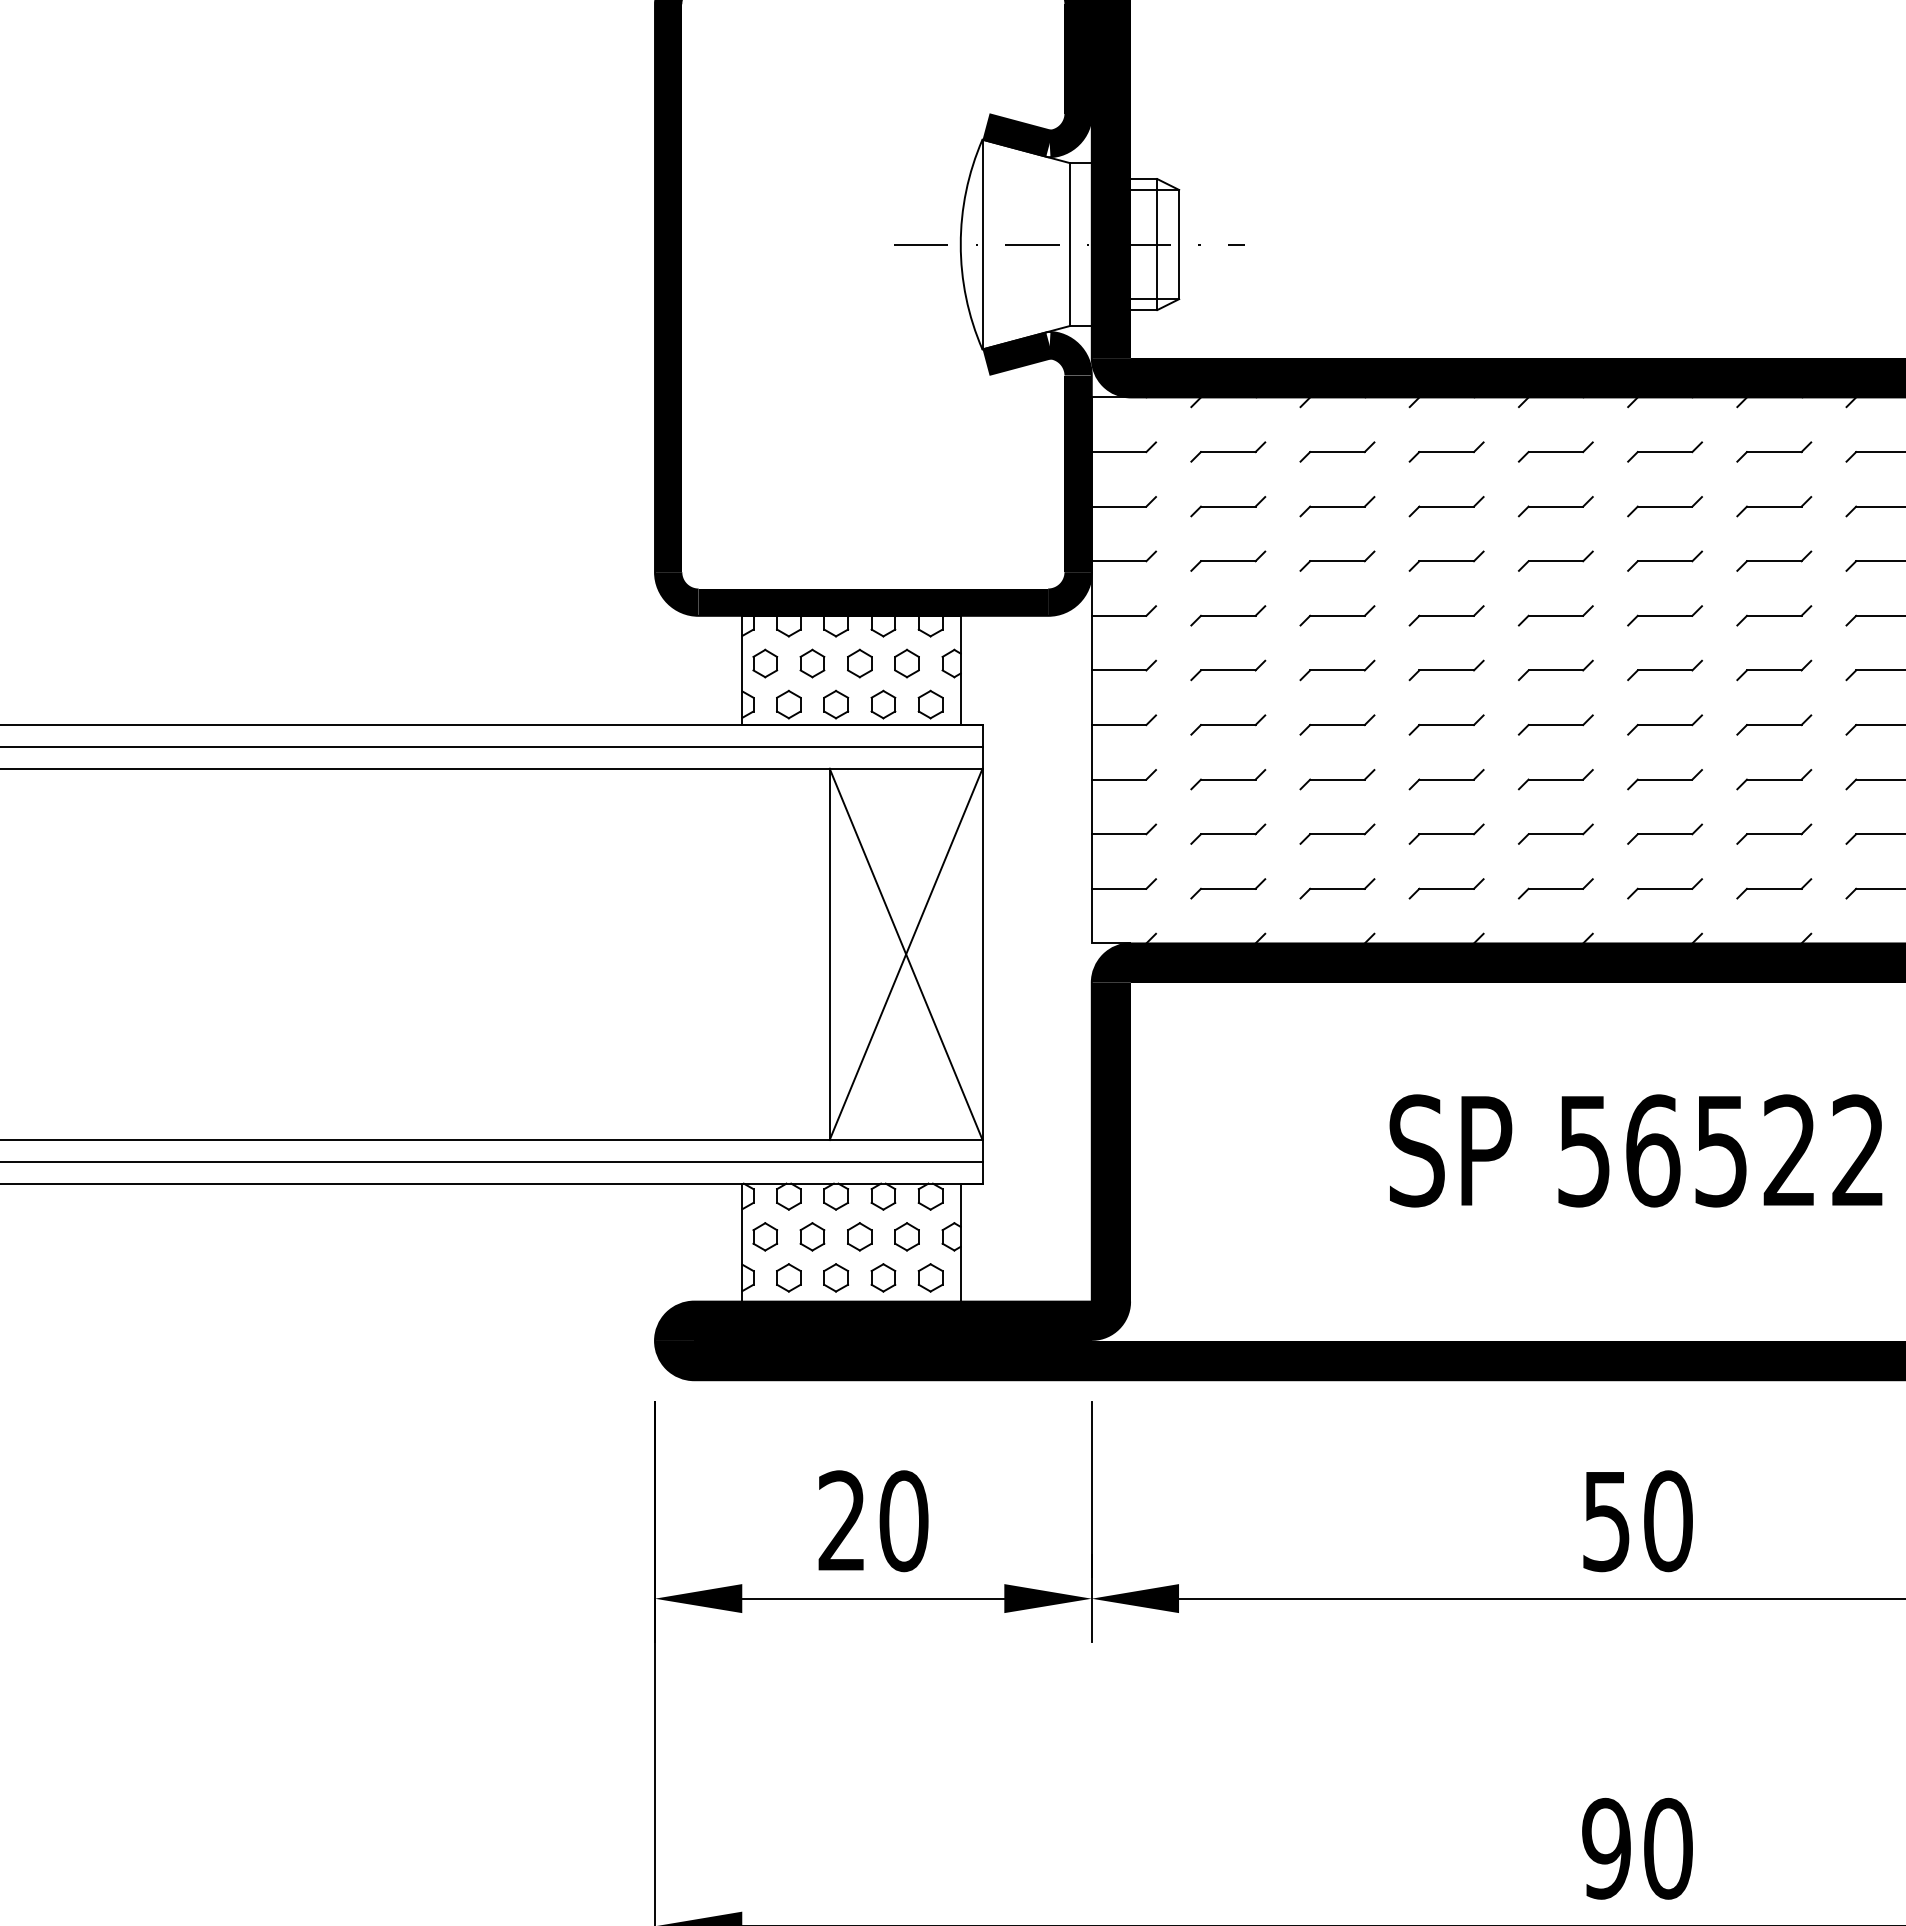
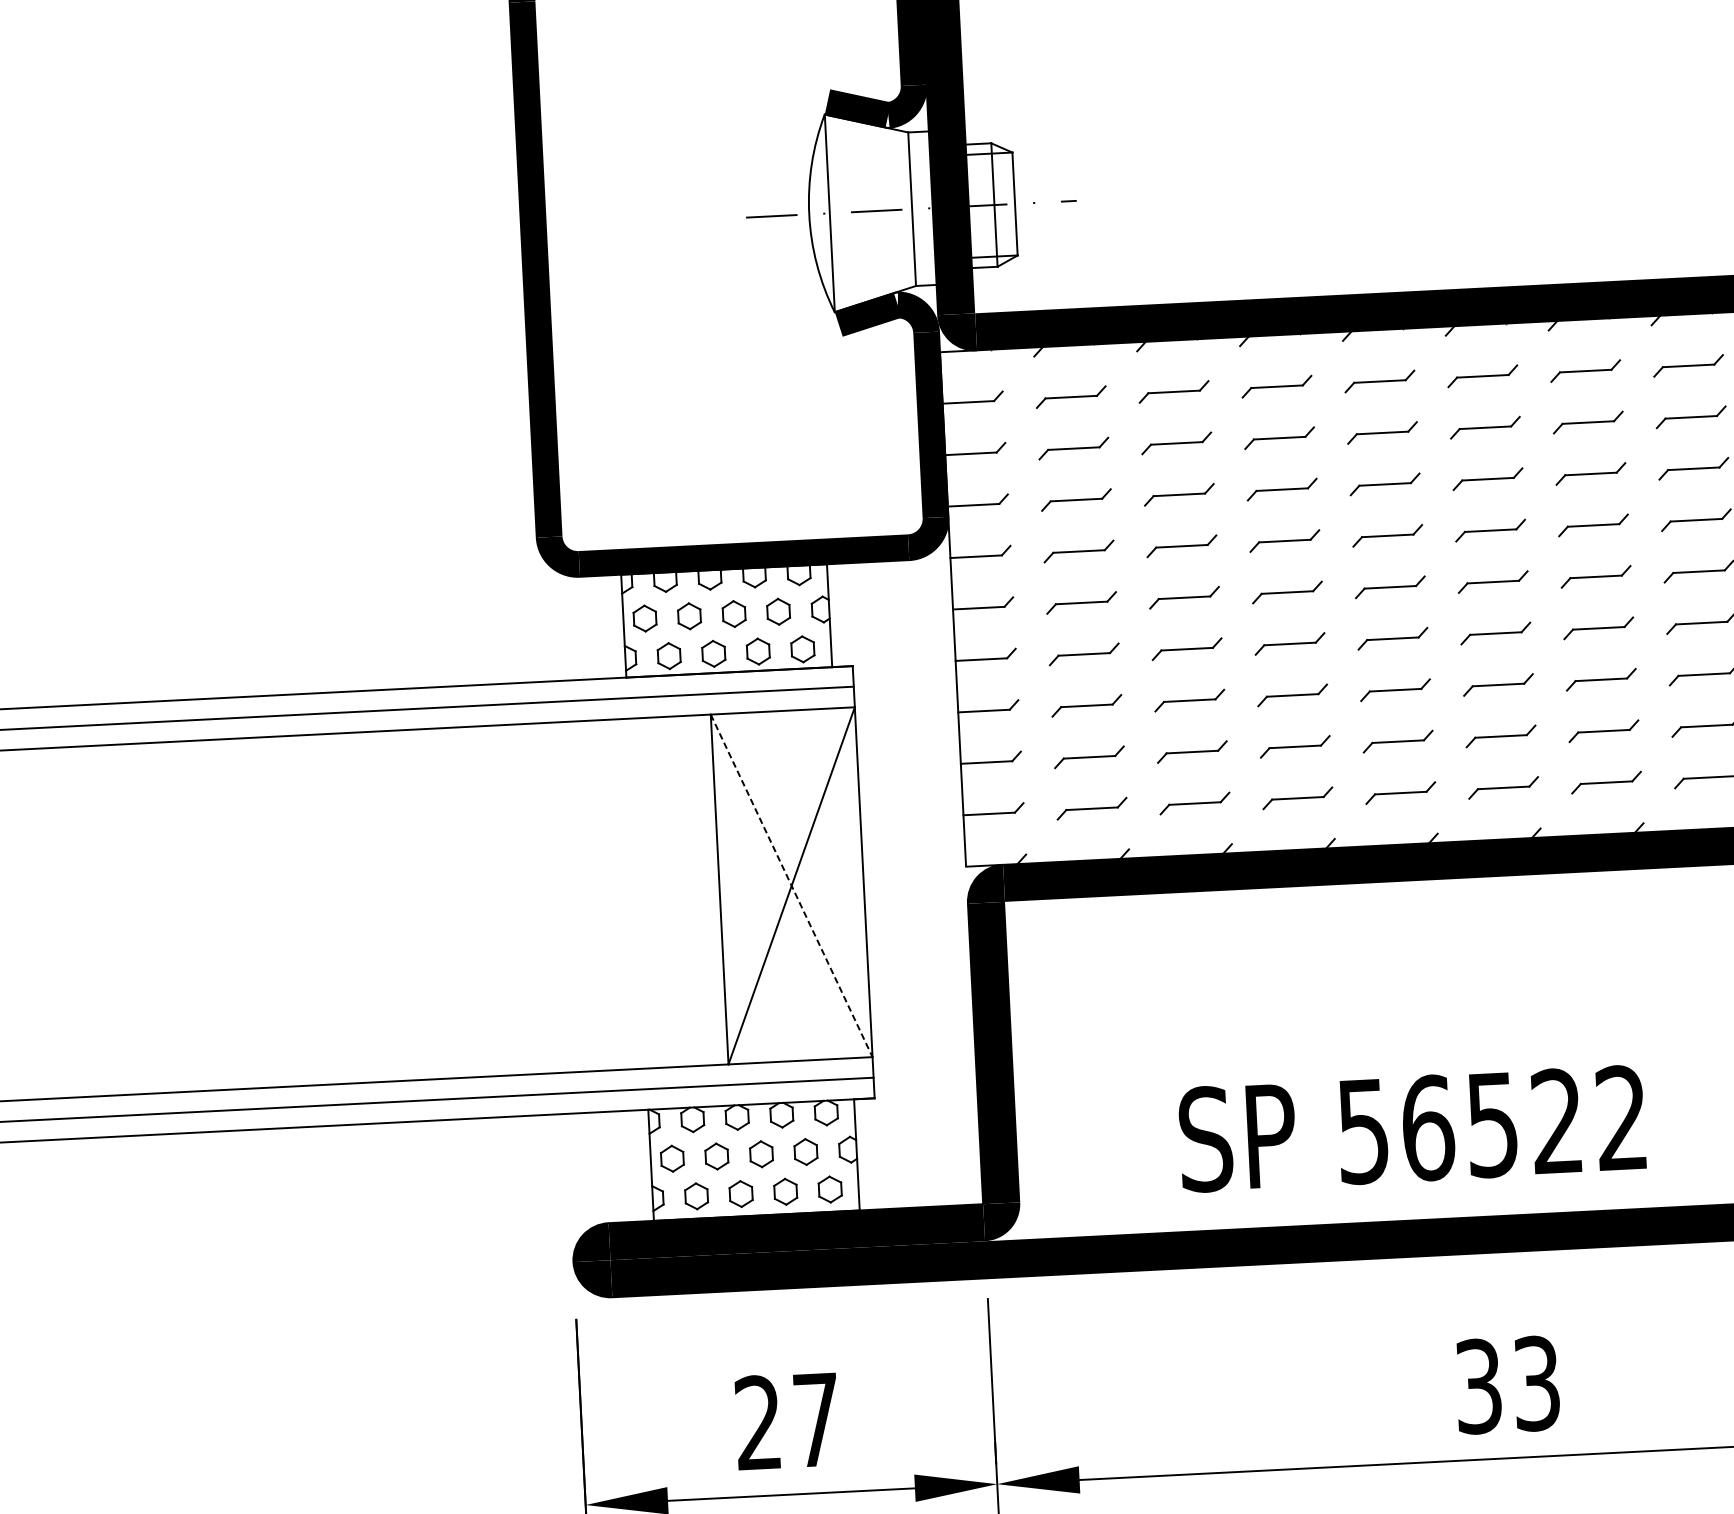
line: (906, 954) -> (792, 885), solid -> dashed
text: (1635, 1150) -> (1411, 1128), moved
text: (903, 1521) -> (816, 1420), 20 -> 27
text: (1637, 1521) -> (1507, 1385), 50 -> 33

